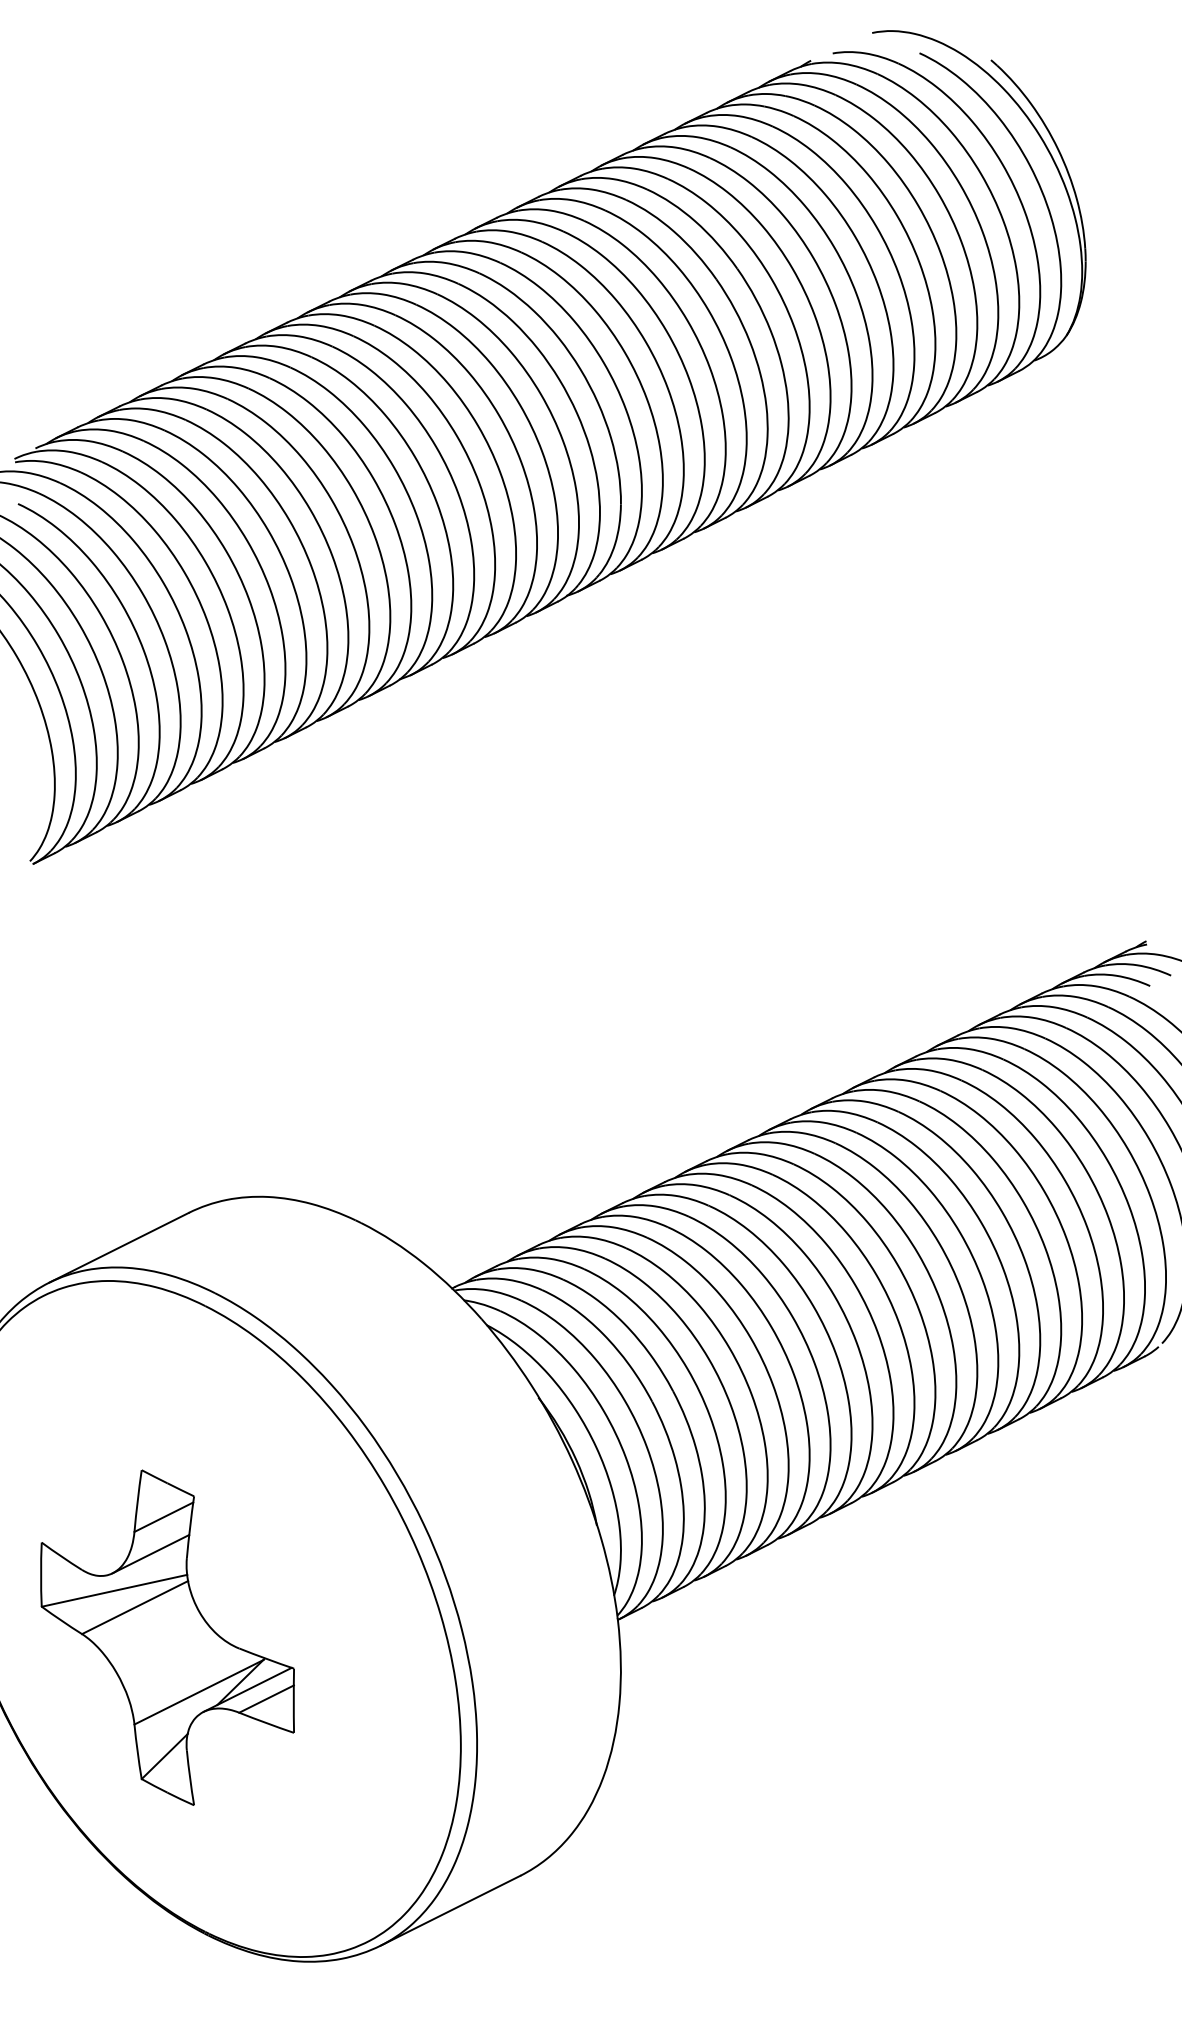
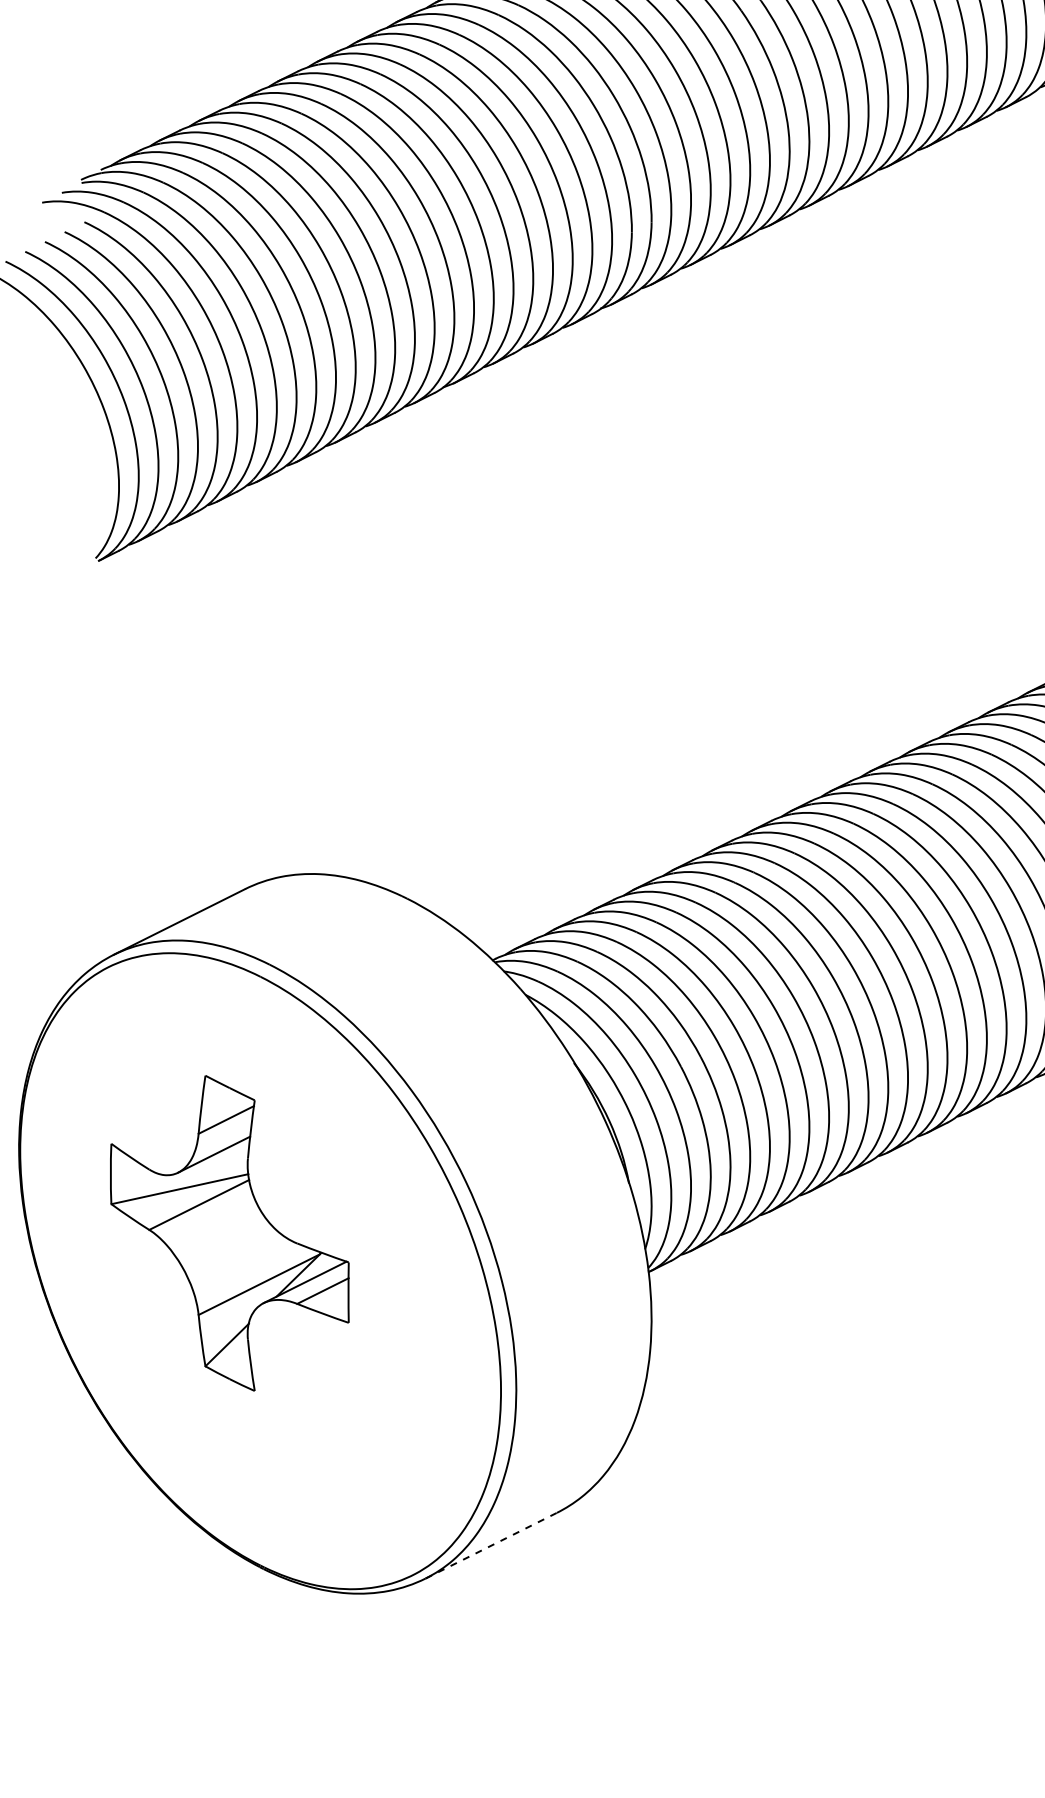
part: (167, 1637) -> (229, 1233), moved
line: (450, 1910) -> (491, 1545), solid -> dashed

